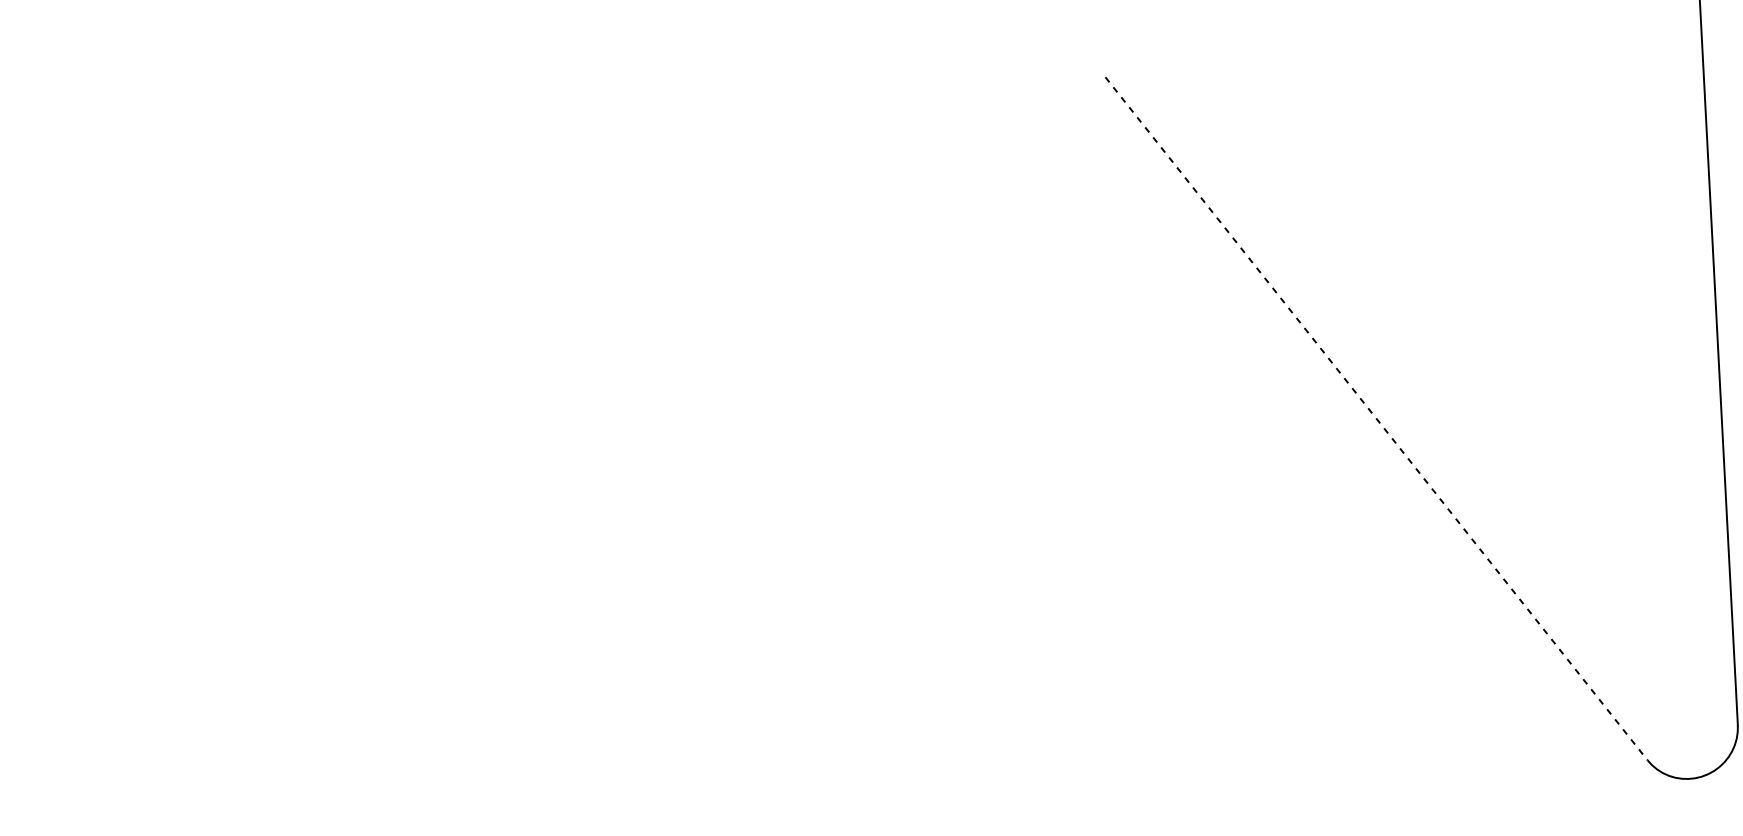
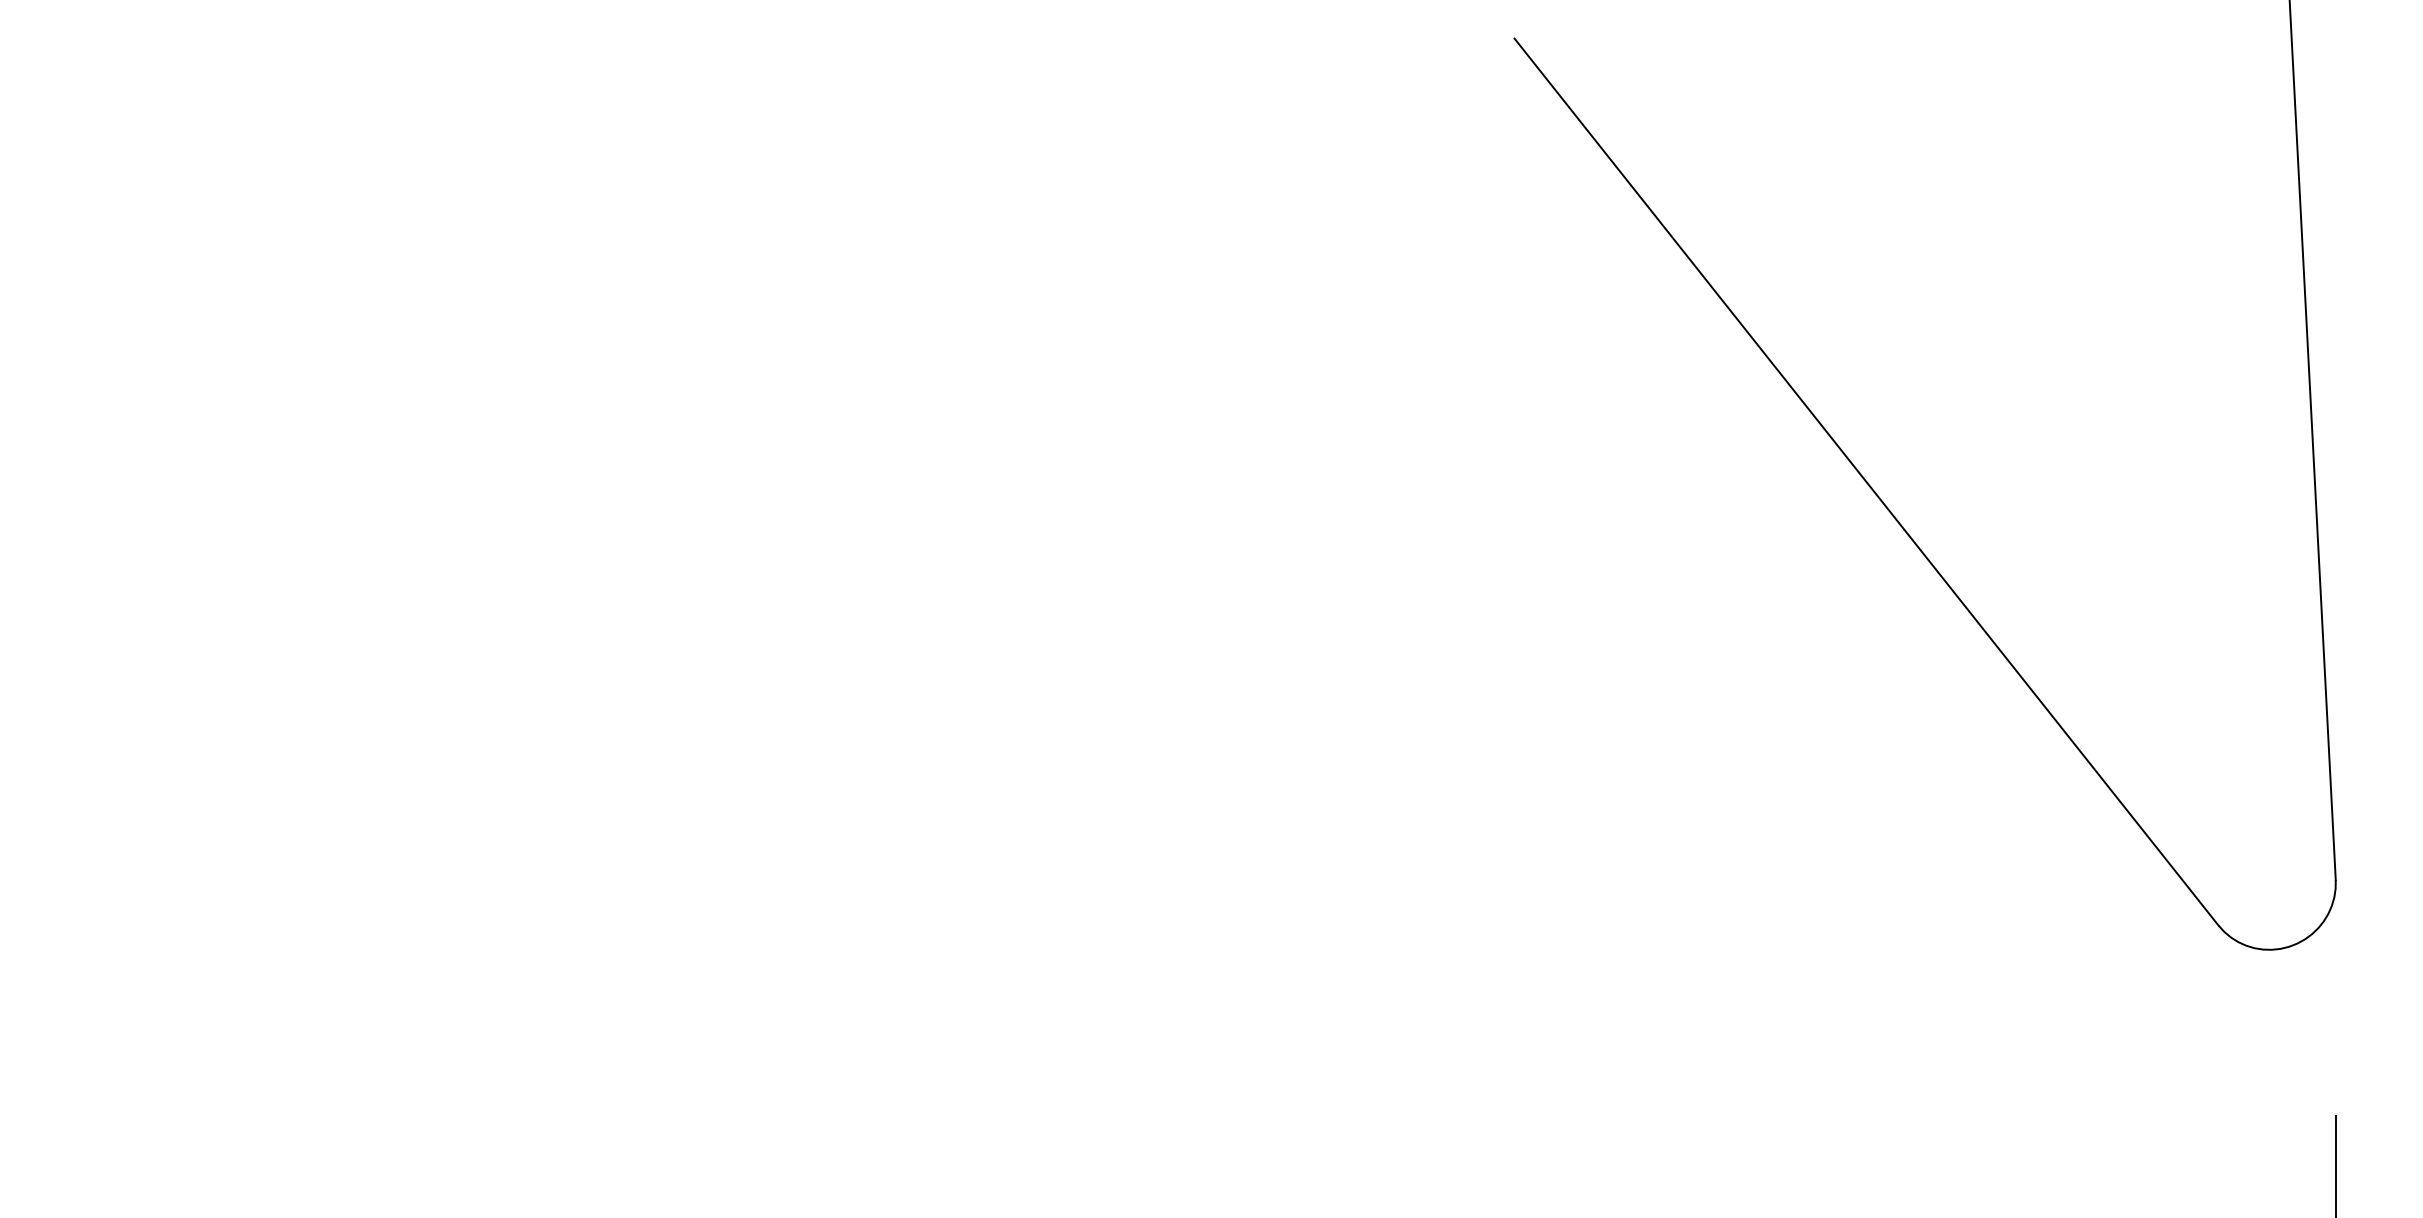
line: (1376, 419) -> (1866, 482), dashed -> solid

